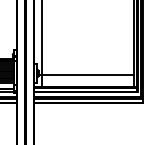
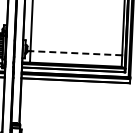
line: (87, 75) -> (76, 53), solid -> dashed

